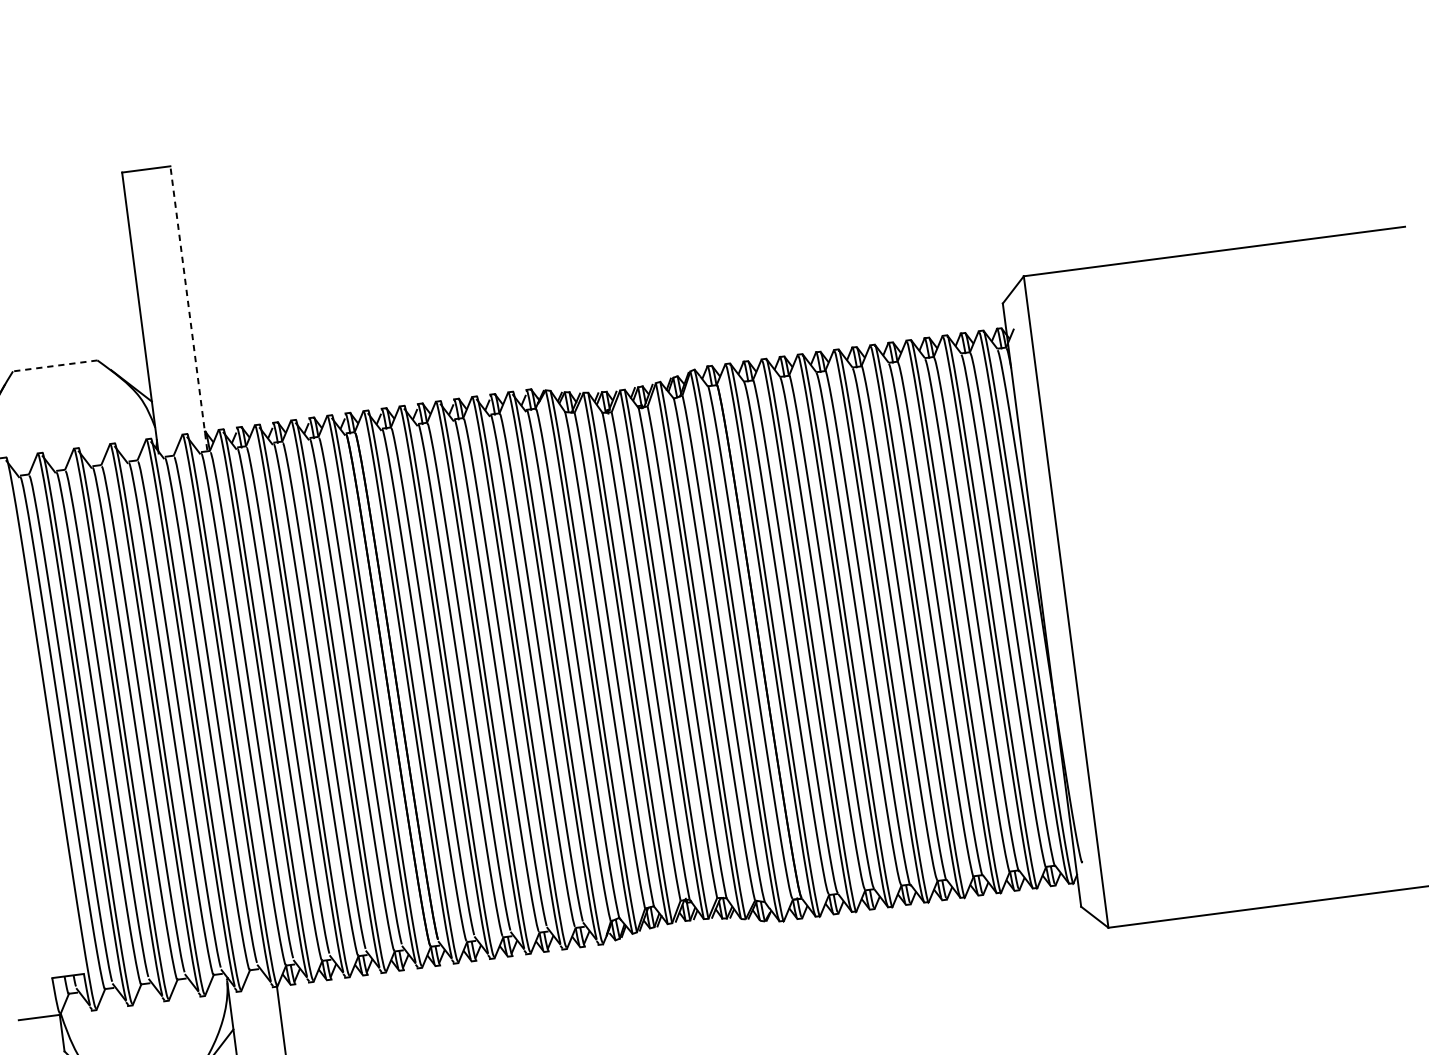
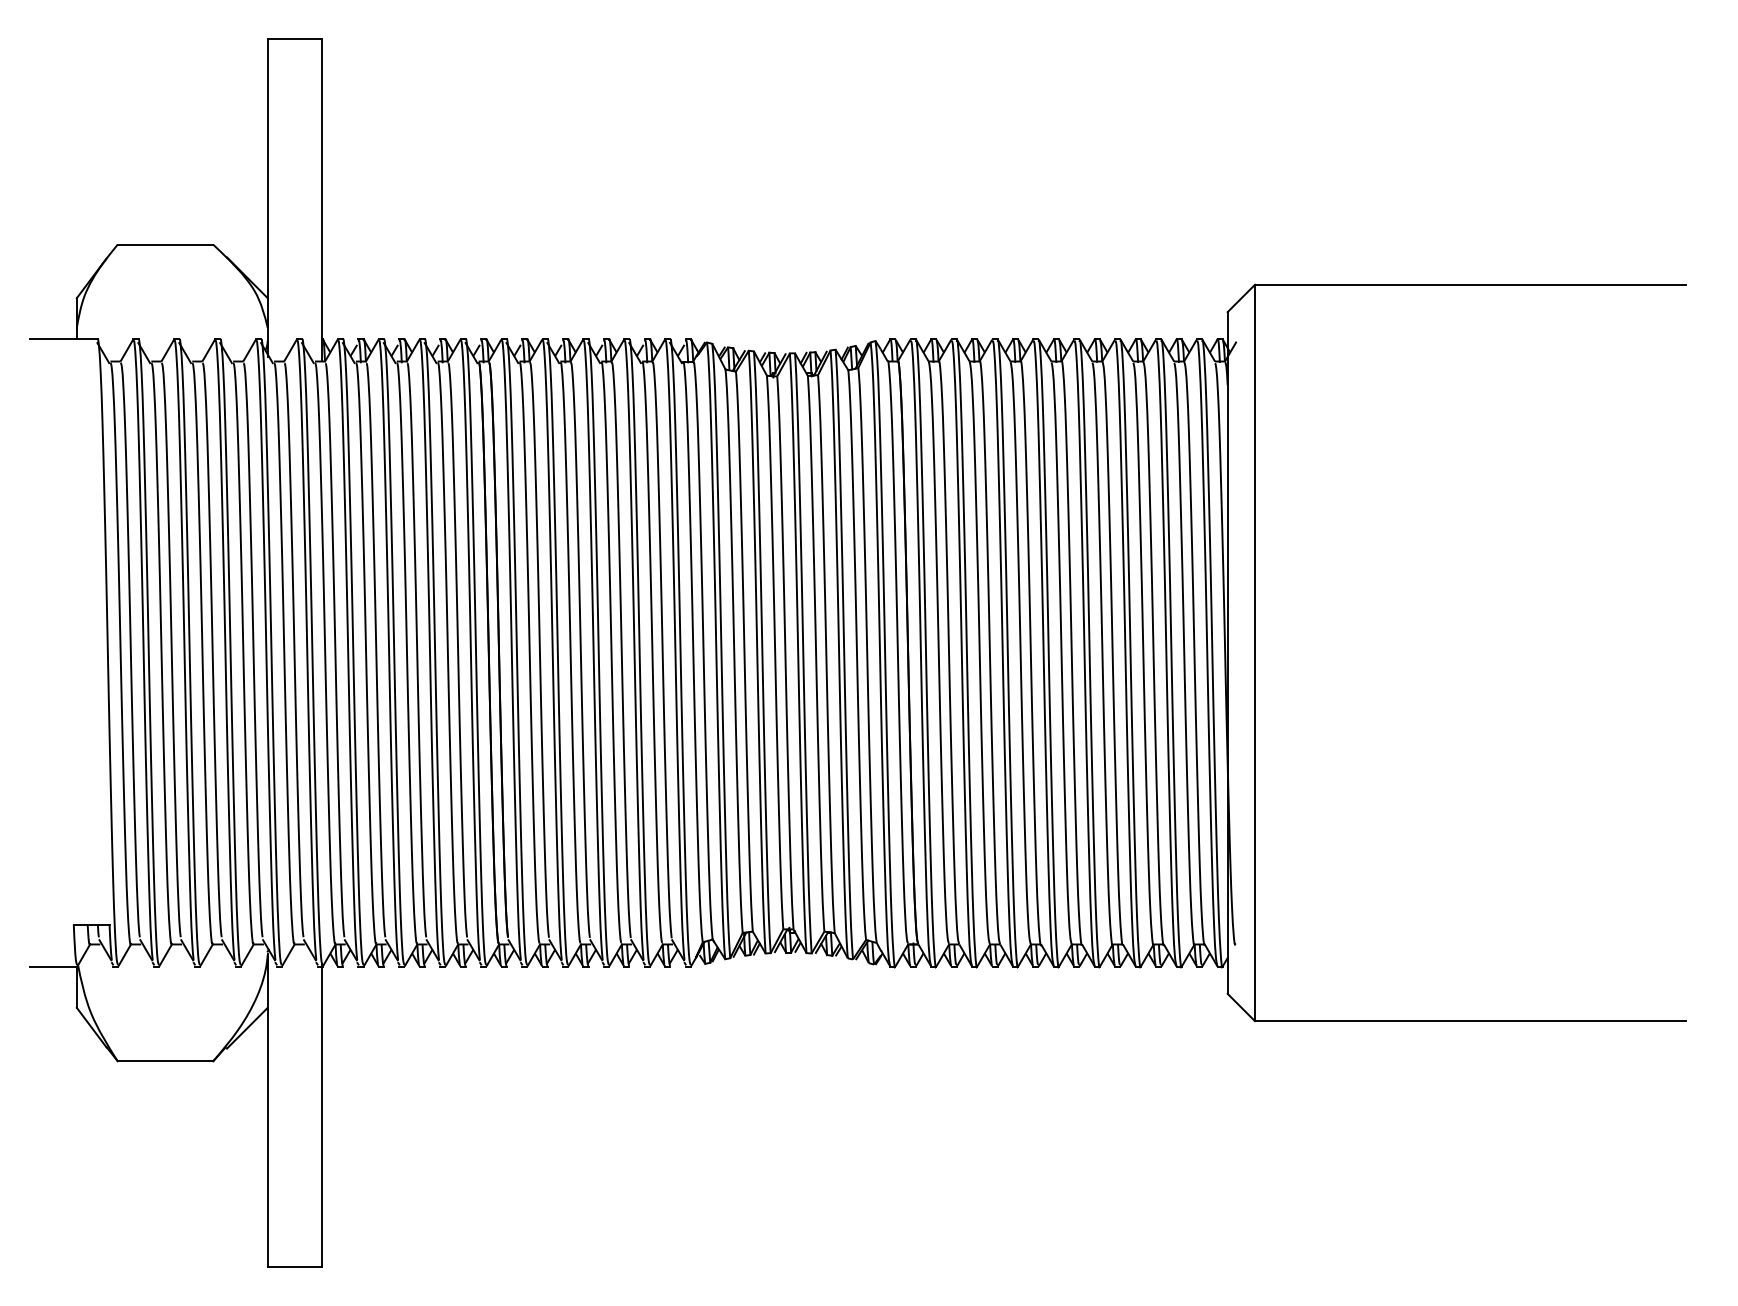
line: (189, 307) -> (322, 199), dashed -> solid
line: (55, 365) -> (165, 244), dashed -> solid

